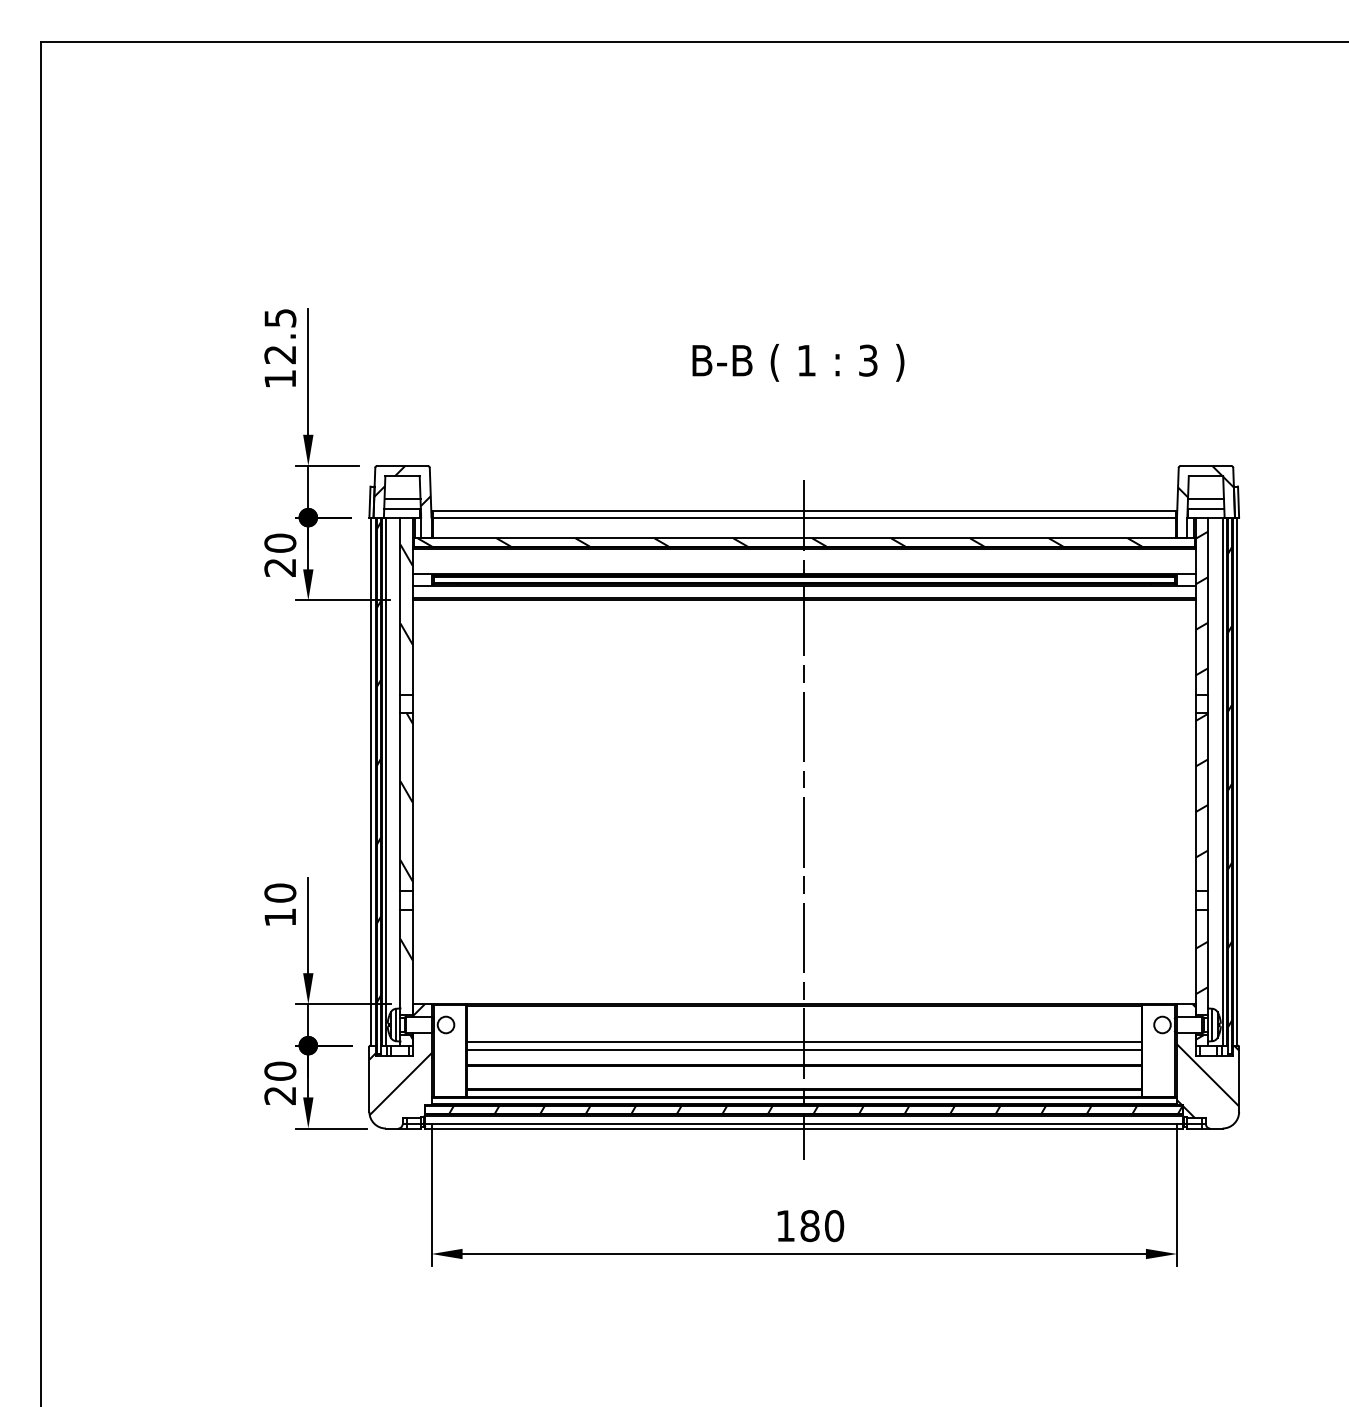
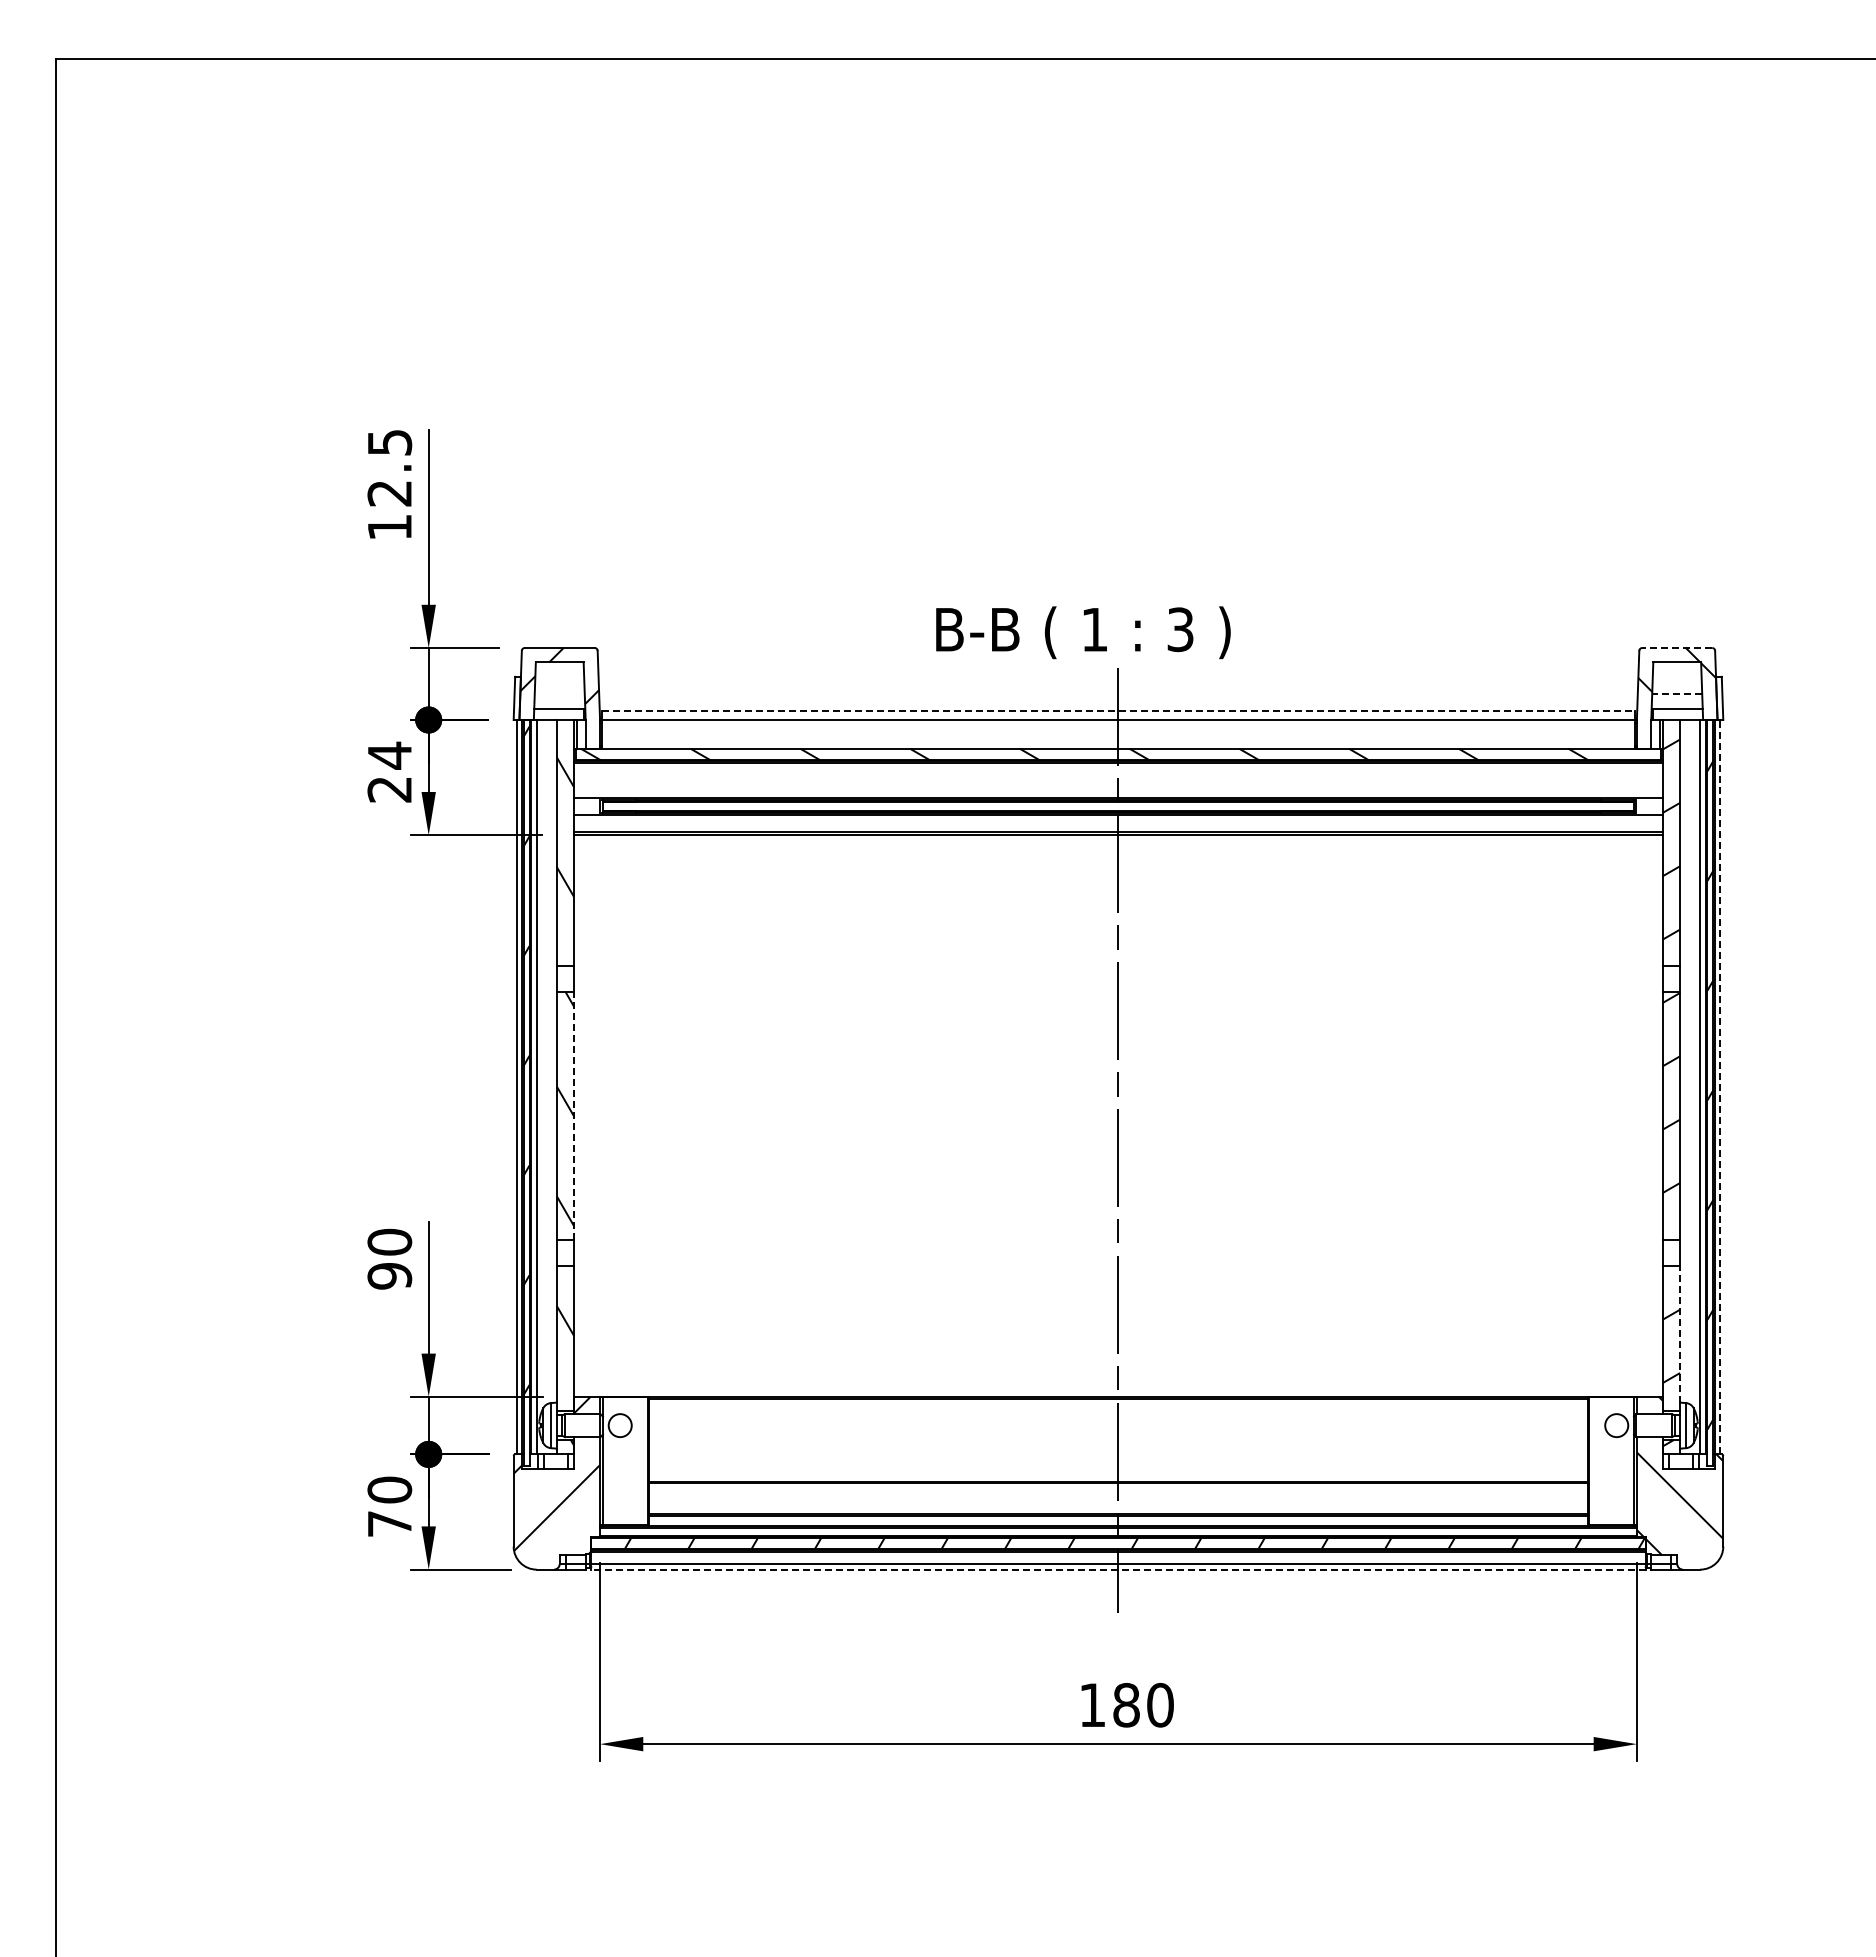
text: (798, 362) -> (1083, 632), moved
line: (1205, 466) -> (1676, 648), solid -> dashed
line: (402, 499) -> (559, 694), removed
line: (1205, 499) -> (1676, 694), solid -> dashed
line: (804, 511) -> (1118, 711), solid -> dashed
text: (280, 543) -> (389, 755), 20 -> 24
line: (1237, 781) -> (1720, 1086), solid -> dashed
line: (413, 802) -> (574, 1116), solid -> dashed
text: (280, 917) -> (389, 1276), 10 -> 90
line: (1208, 958) -> (1680, 1333), solid -> dashed
line: (804, 1041) -> (1118, 1448), removed
line: (804, 1050) -> (1118, 1460), removed
text: (280, 1095) -> (389, 1523), 20 -> 70
line: (803, 1128) -> (1117, 1569), solid -> dashed

